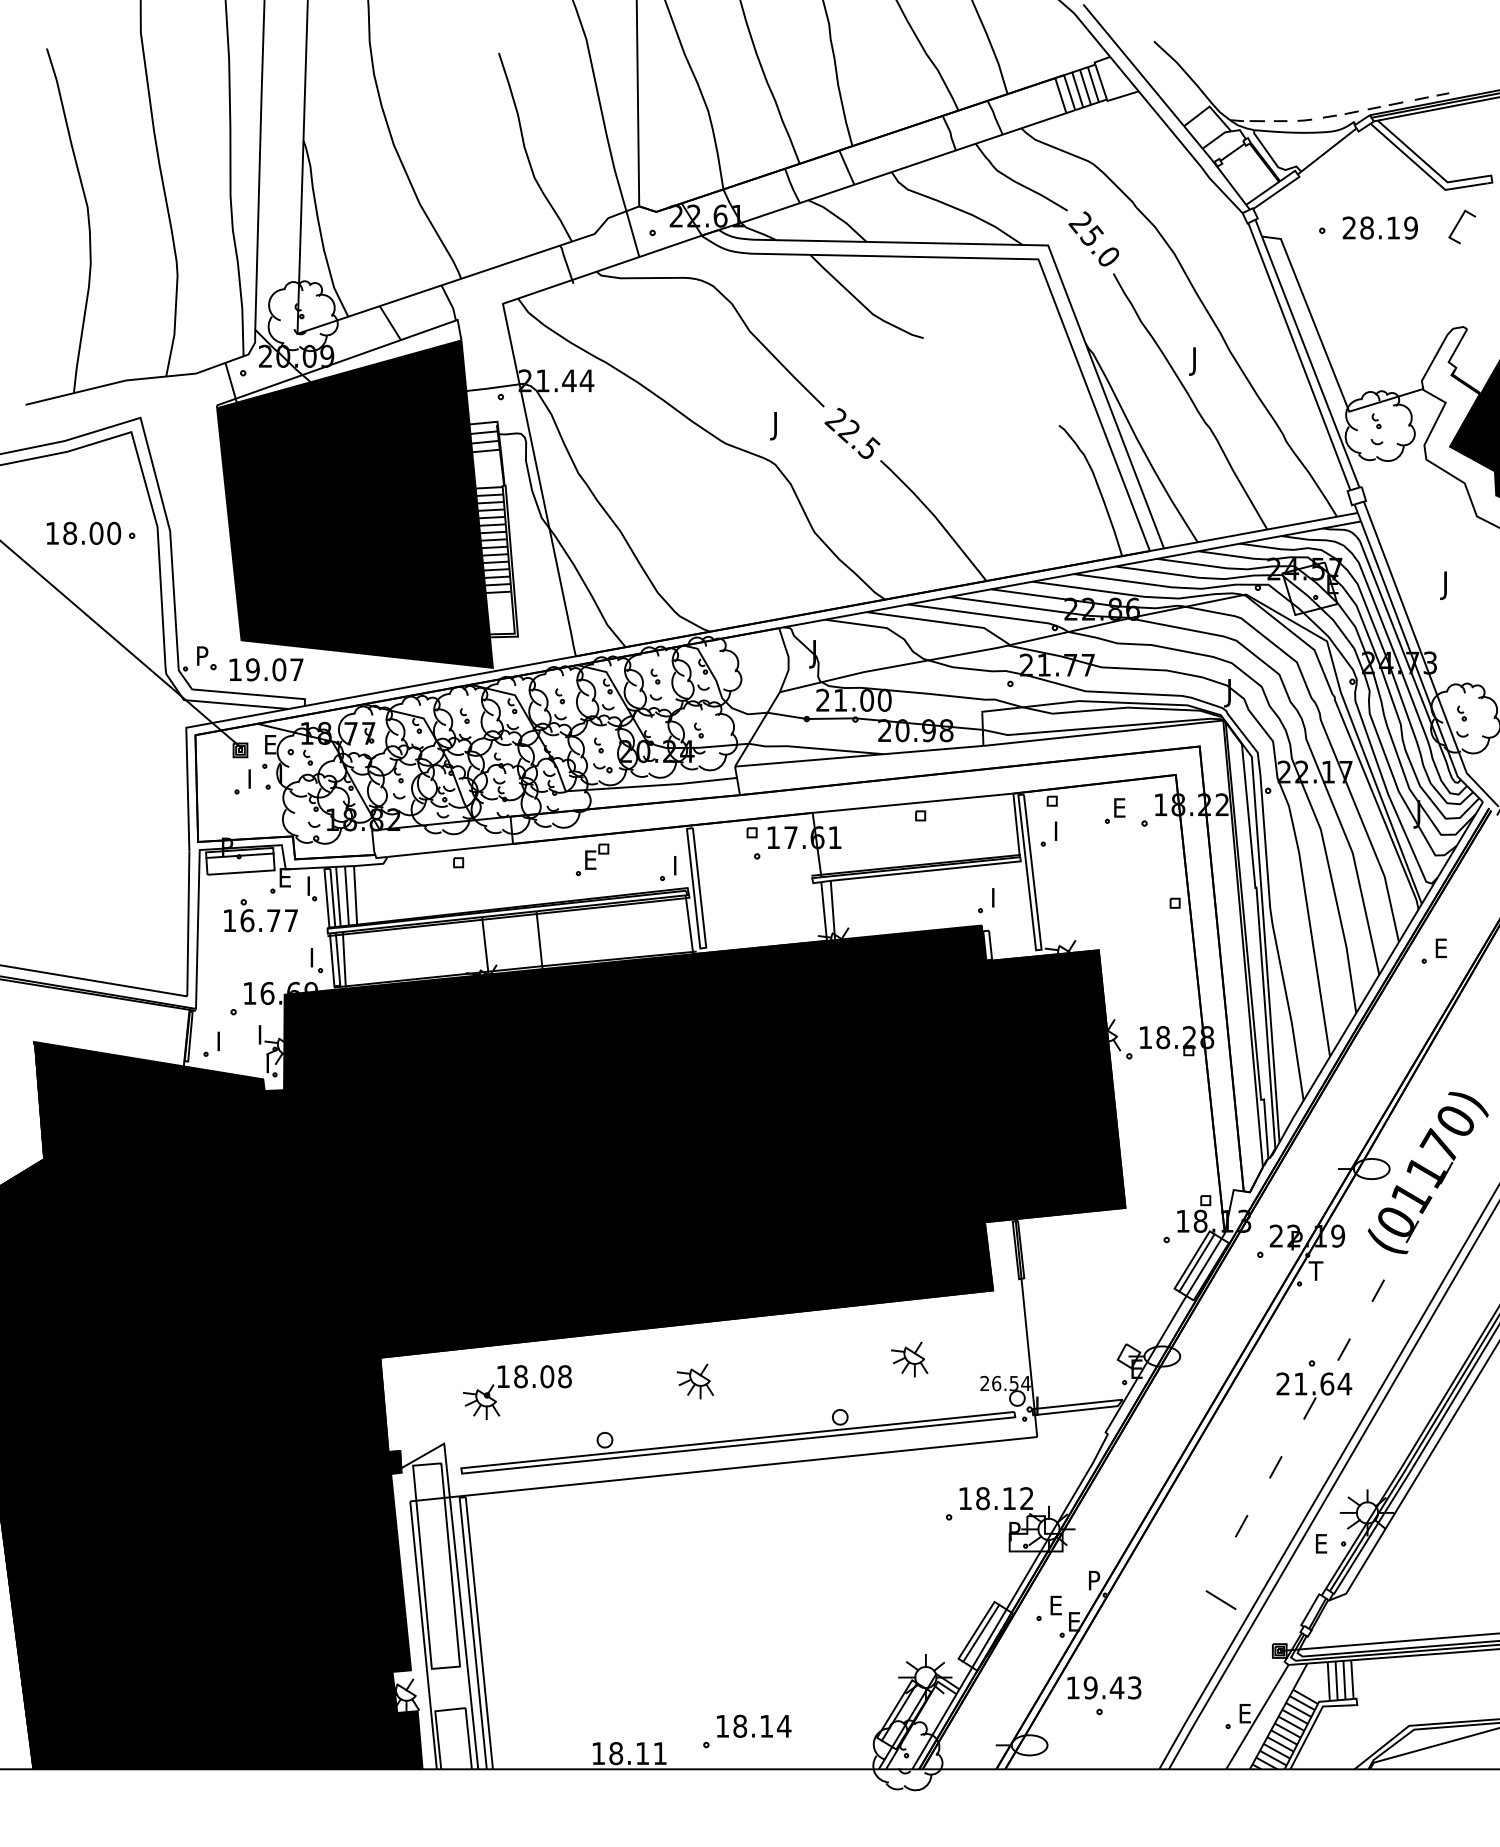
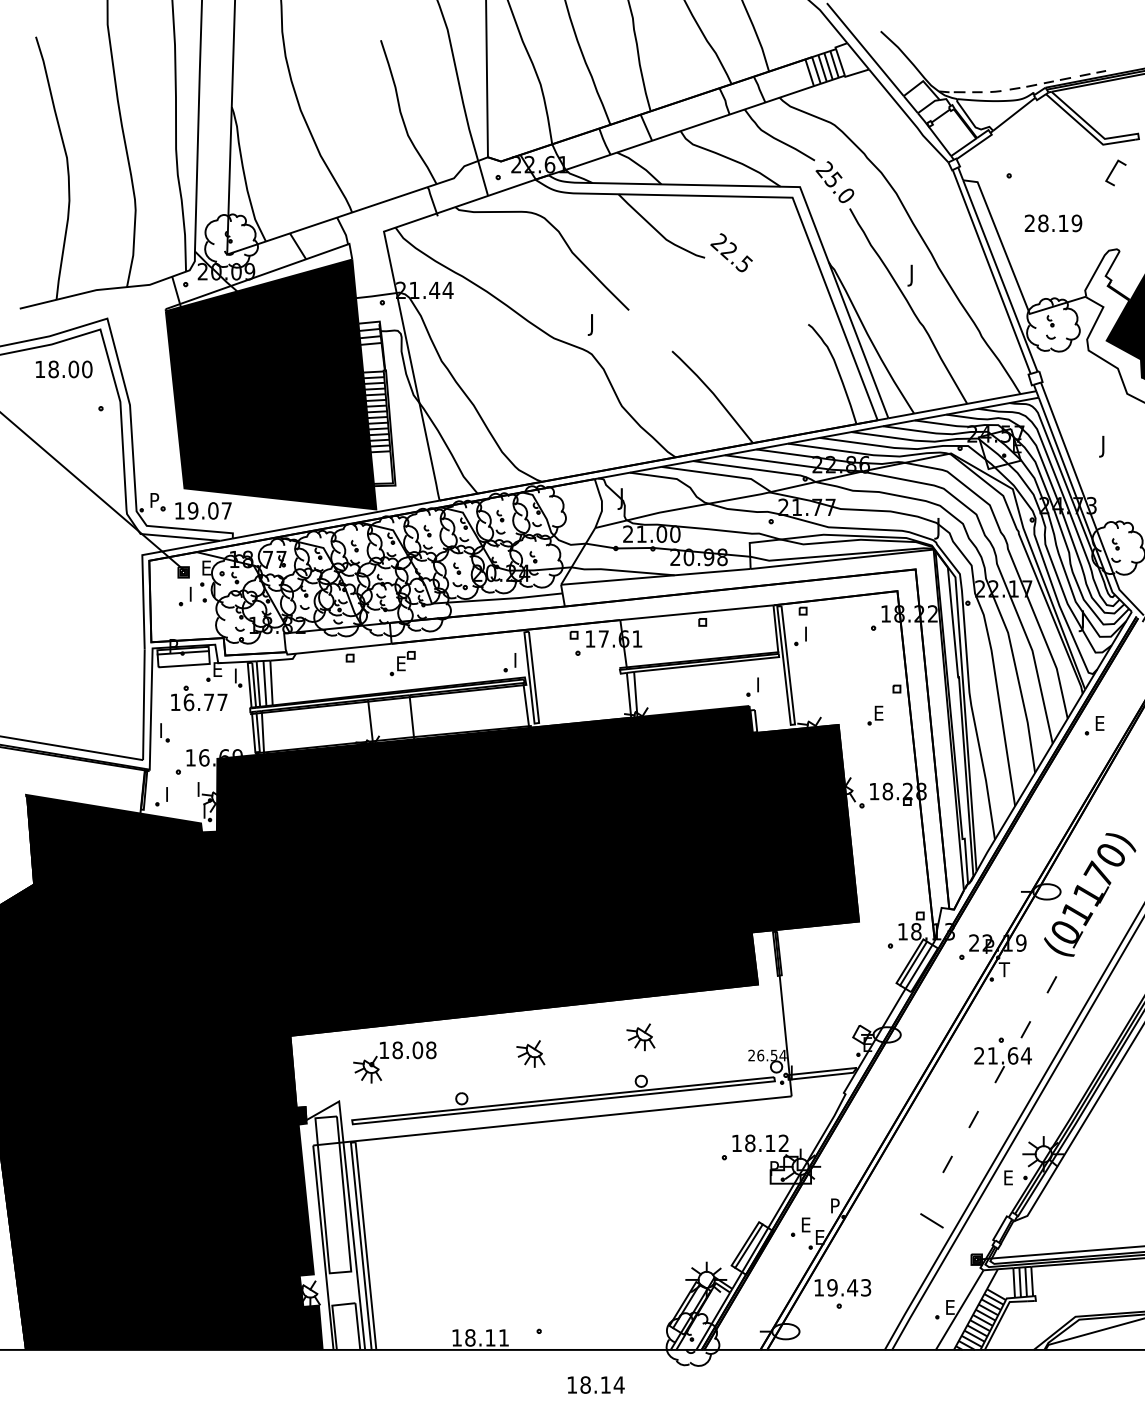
text: (1379, 227) -> (1052, 222), moved
text: (852, 432) -> (731, 251), moved
text: (83, 532) -> (63, 368), moved
part: (1114, 810) -> (875, 715), moved
part: (592, 859) -> (402, 663), moved
part: (316, 960) -> (164, 732), moved
part: (909, 1359) -> (640, 1037), moved
text: (754, 1725) -> (596, 1384), moved

